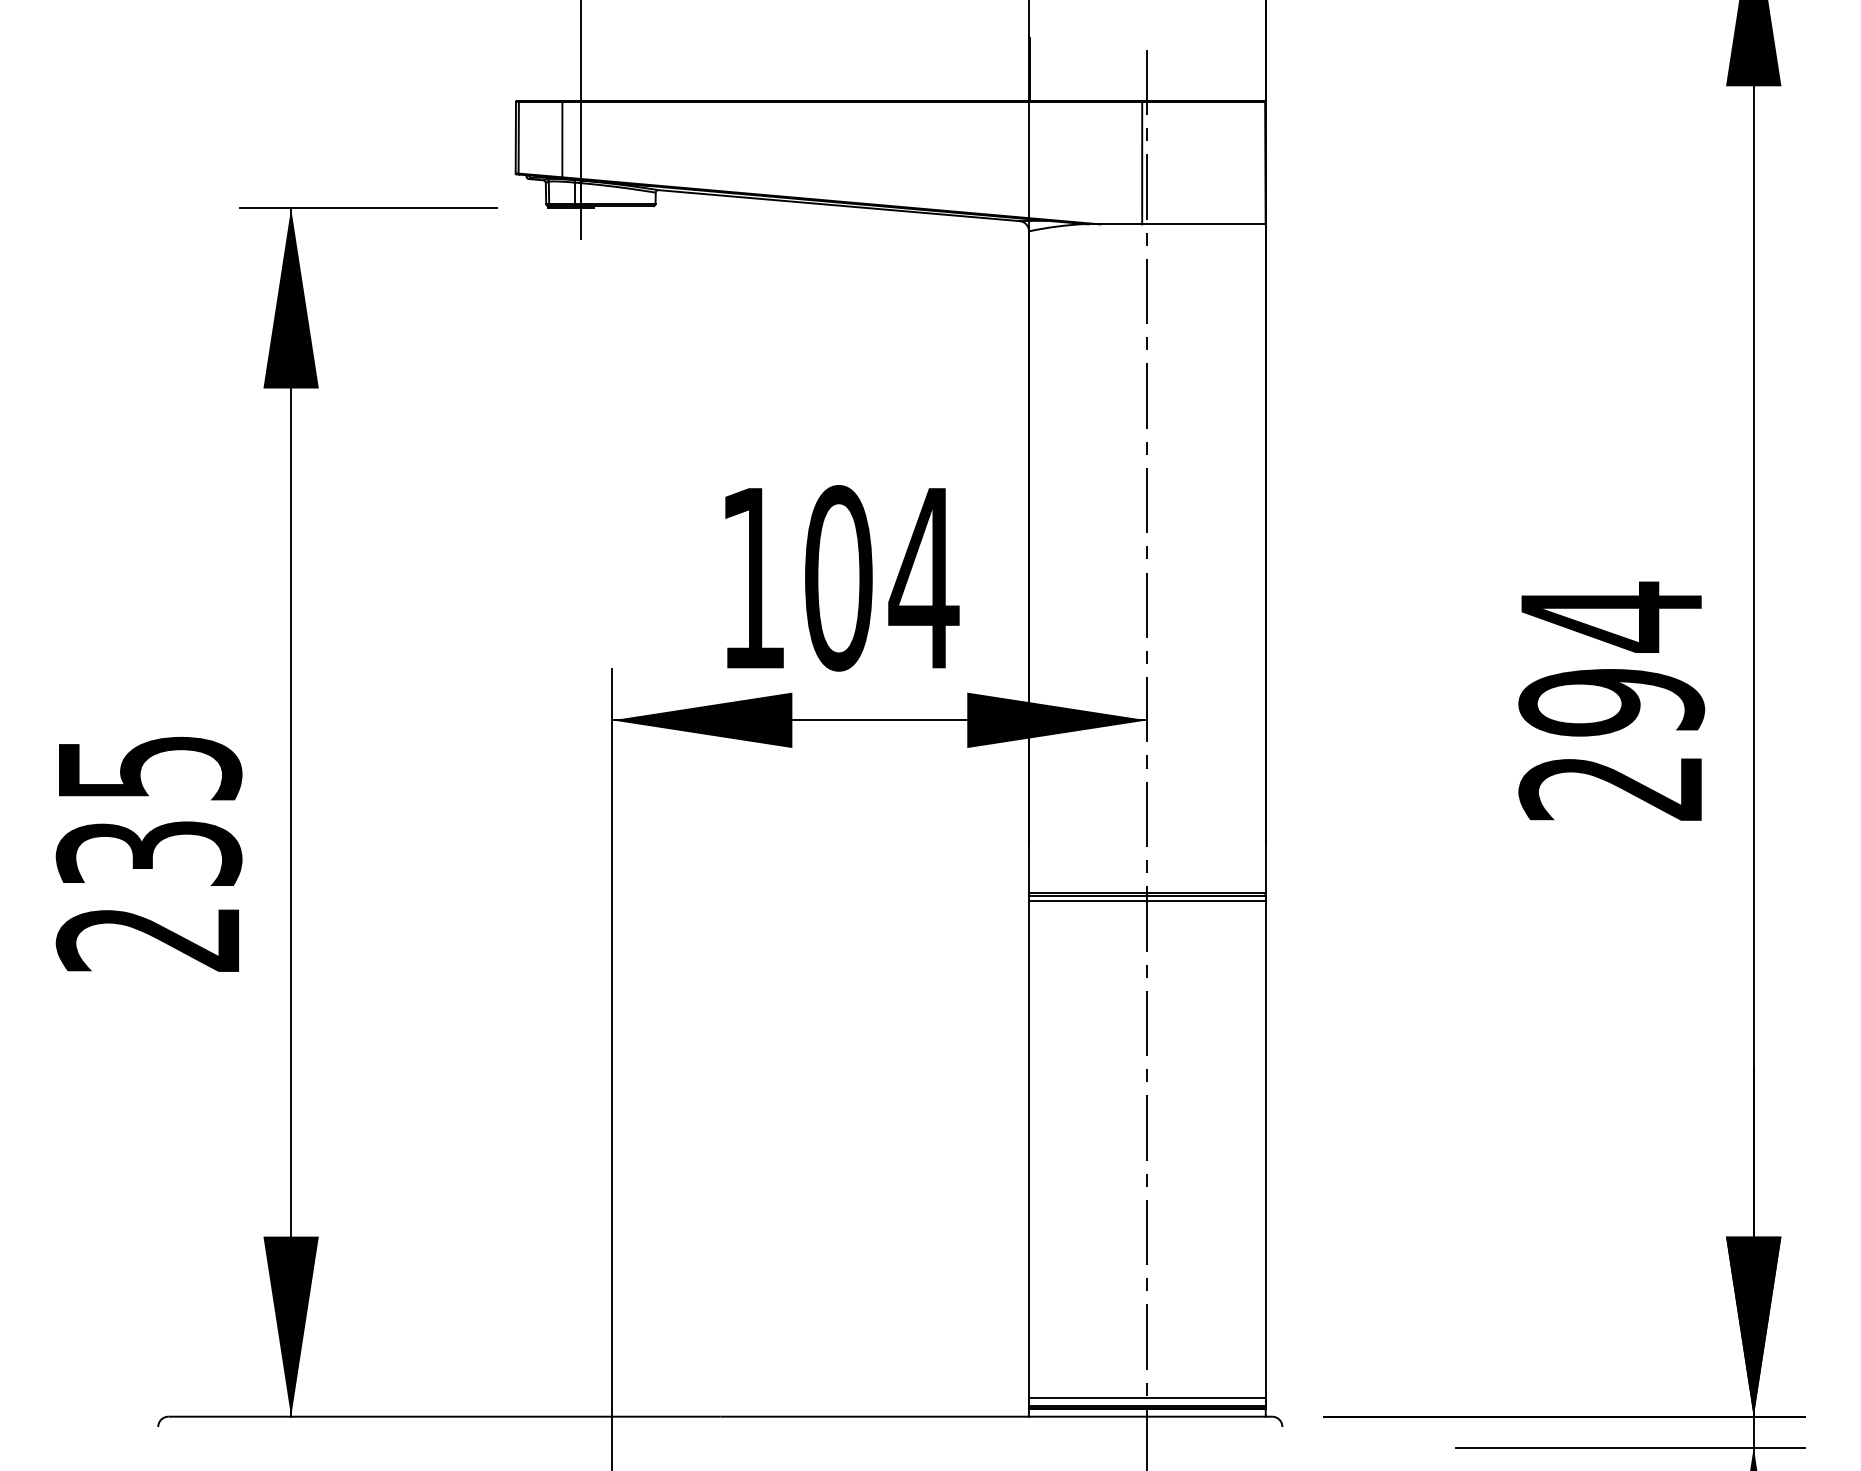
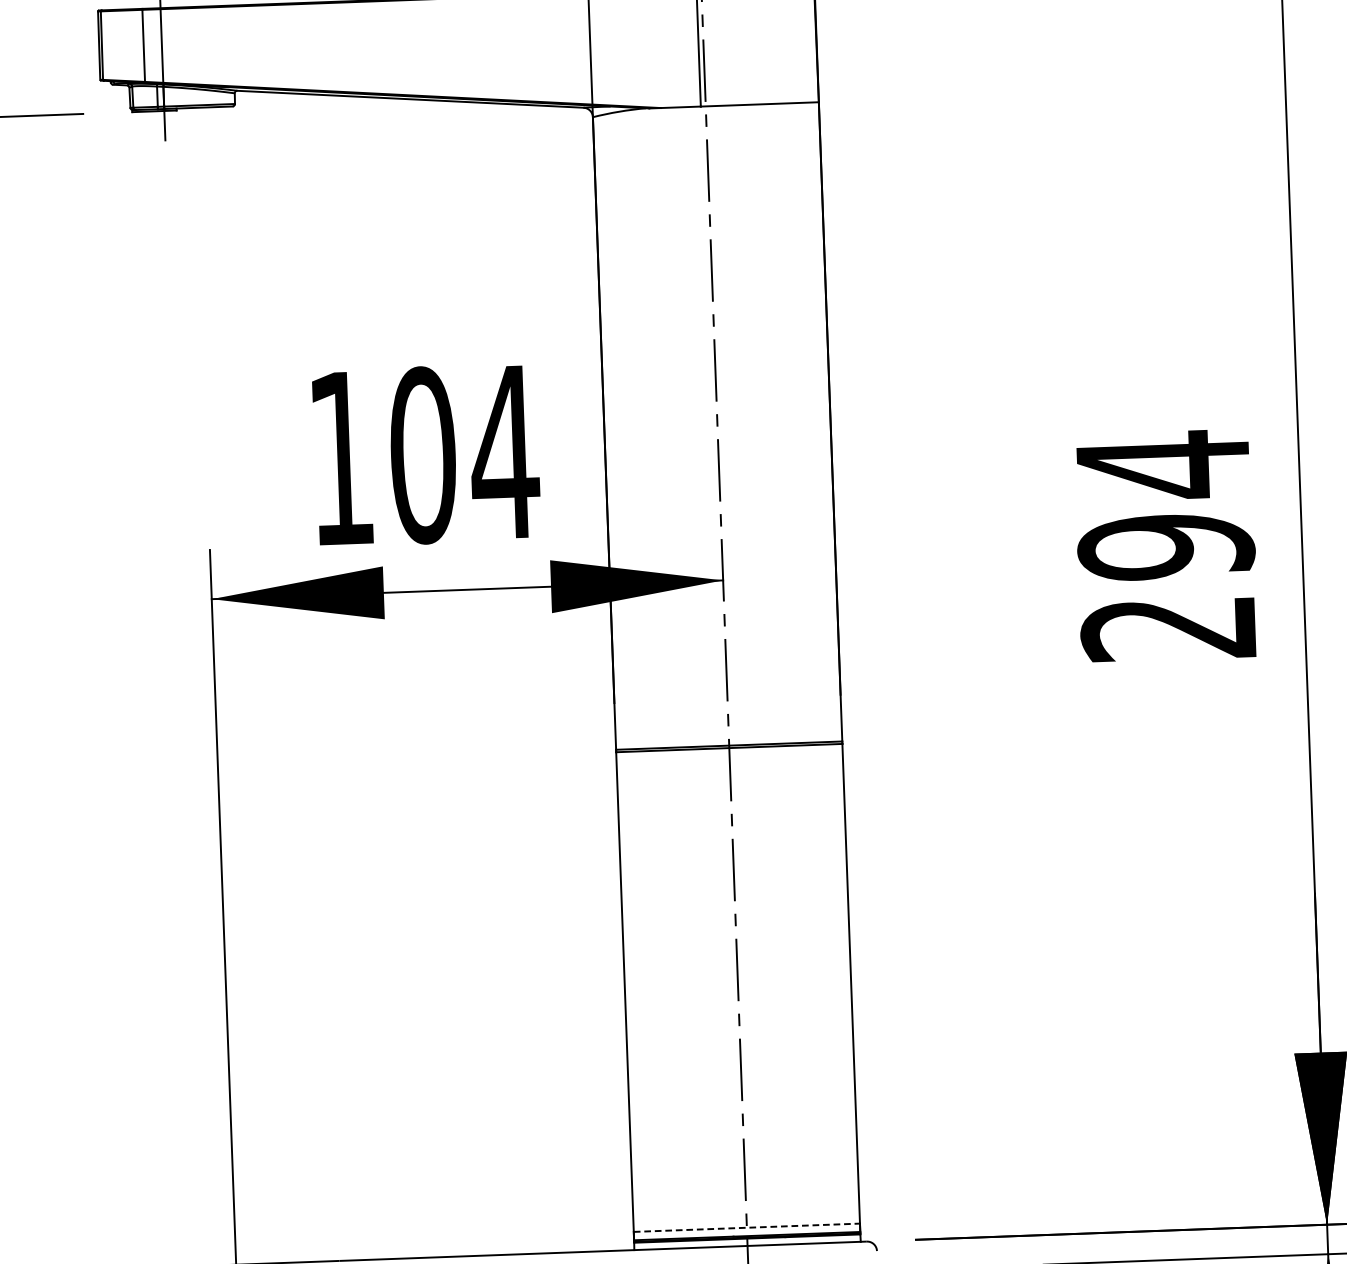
line: (1147, 900) -> (729, 752), removed
line: (1147, 1397) -> (747, 1227), solid -> dashed

